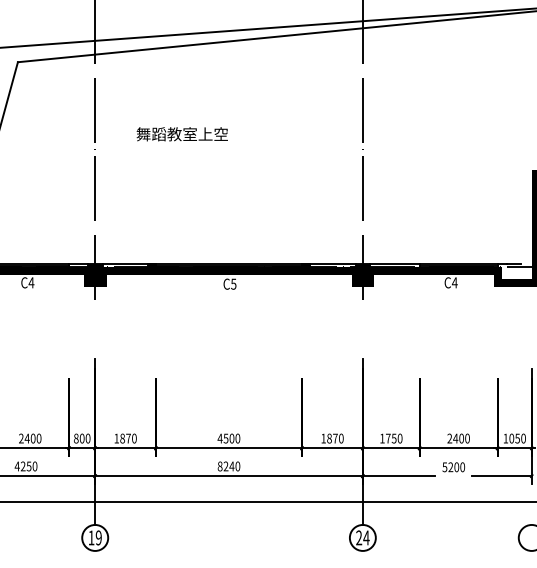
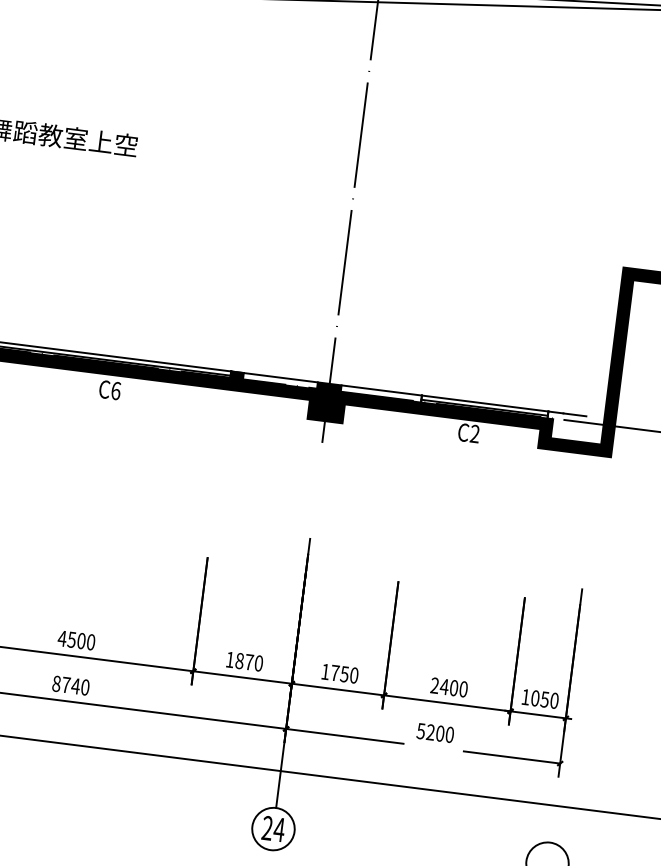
text: (454, 282) -> (474, 433), C4 -> C2
text: (233, 283) -> (115, 389), C5 -> C6
text: (225, 466) -> (65, 684), 8240 -> 8740

